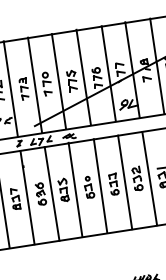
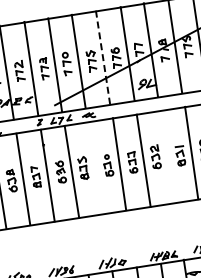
line: (84, 77) -> (103, 57), solid -> dashed
line: (149, 178) -> (167, 156), removed
line: (75, 189) -> (94, 167), removed

